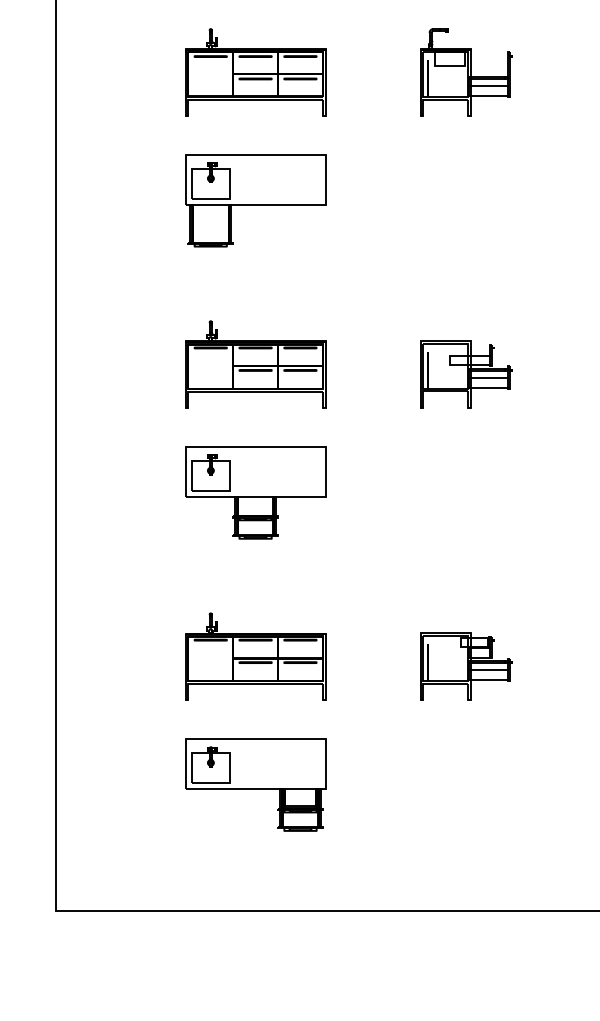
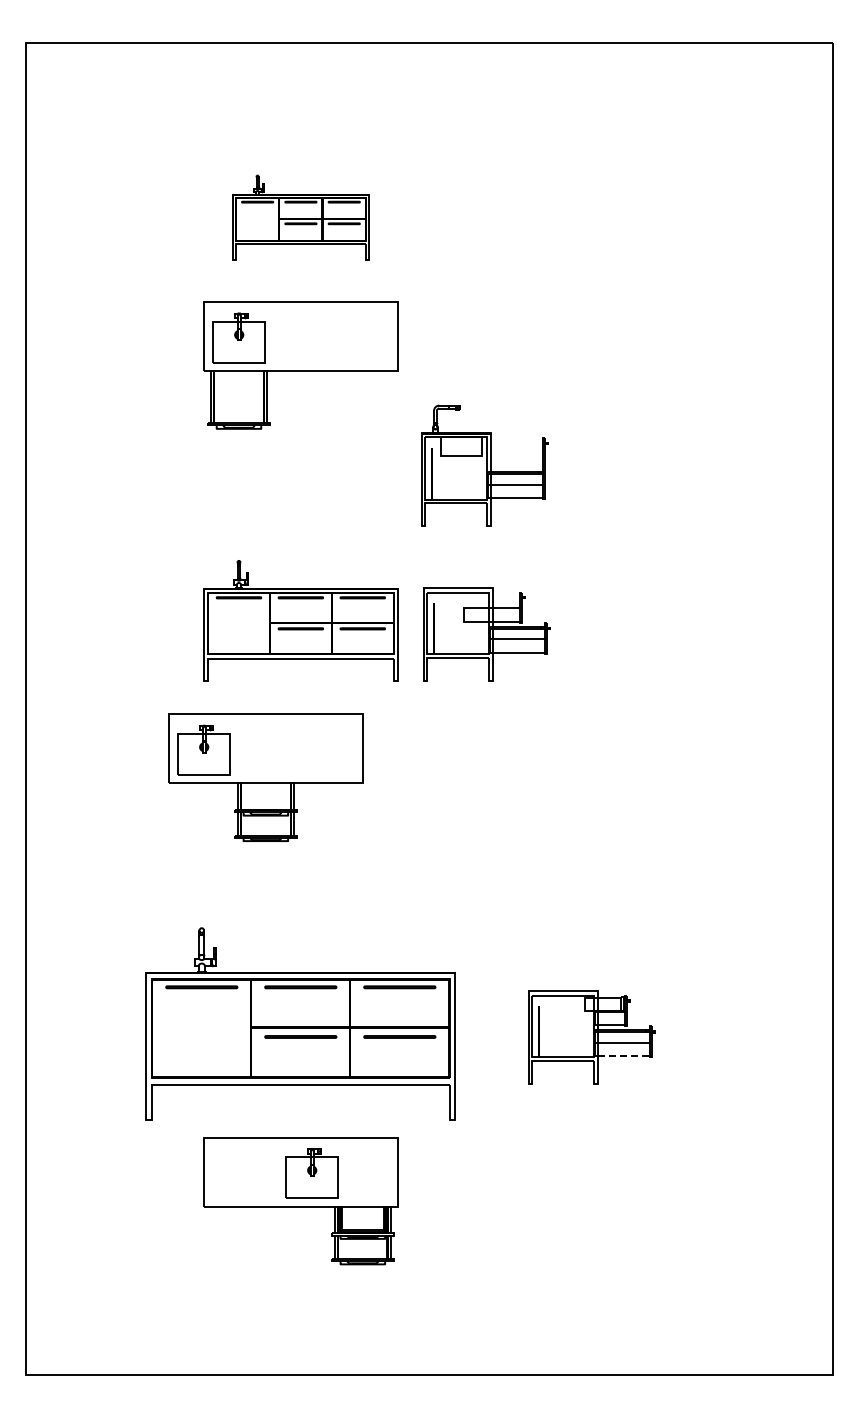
part: (255, 72) -> (300, 217), size x0.7
part: (466, 72) -> (484, 465), moved
part: (255, 200) -> (300, 365), moved
part: (466, 374) -> (486, 634), moved
part: (255, 492) -> (265, 777), moved
part: (255, 656) -> (300, 1023), size x1.6
line: (490, 680) -> (624, 1056), solid -> dashed
part: (210, 765) -> (311, 1173), moved

